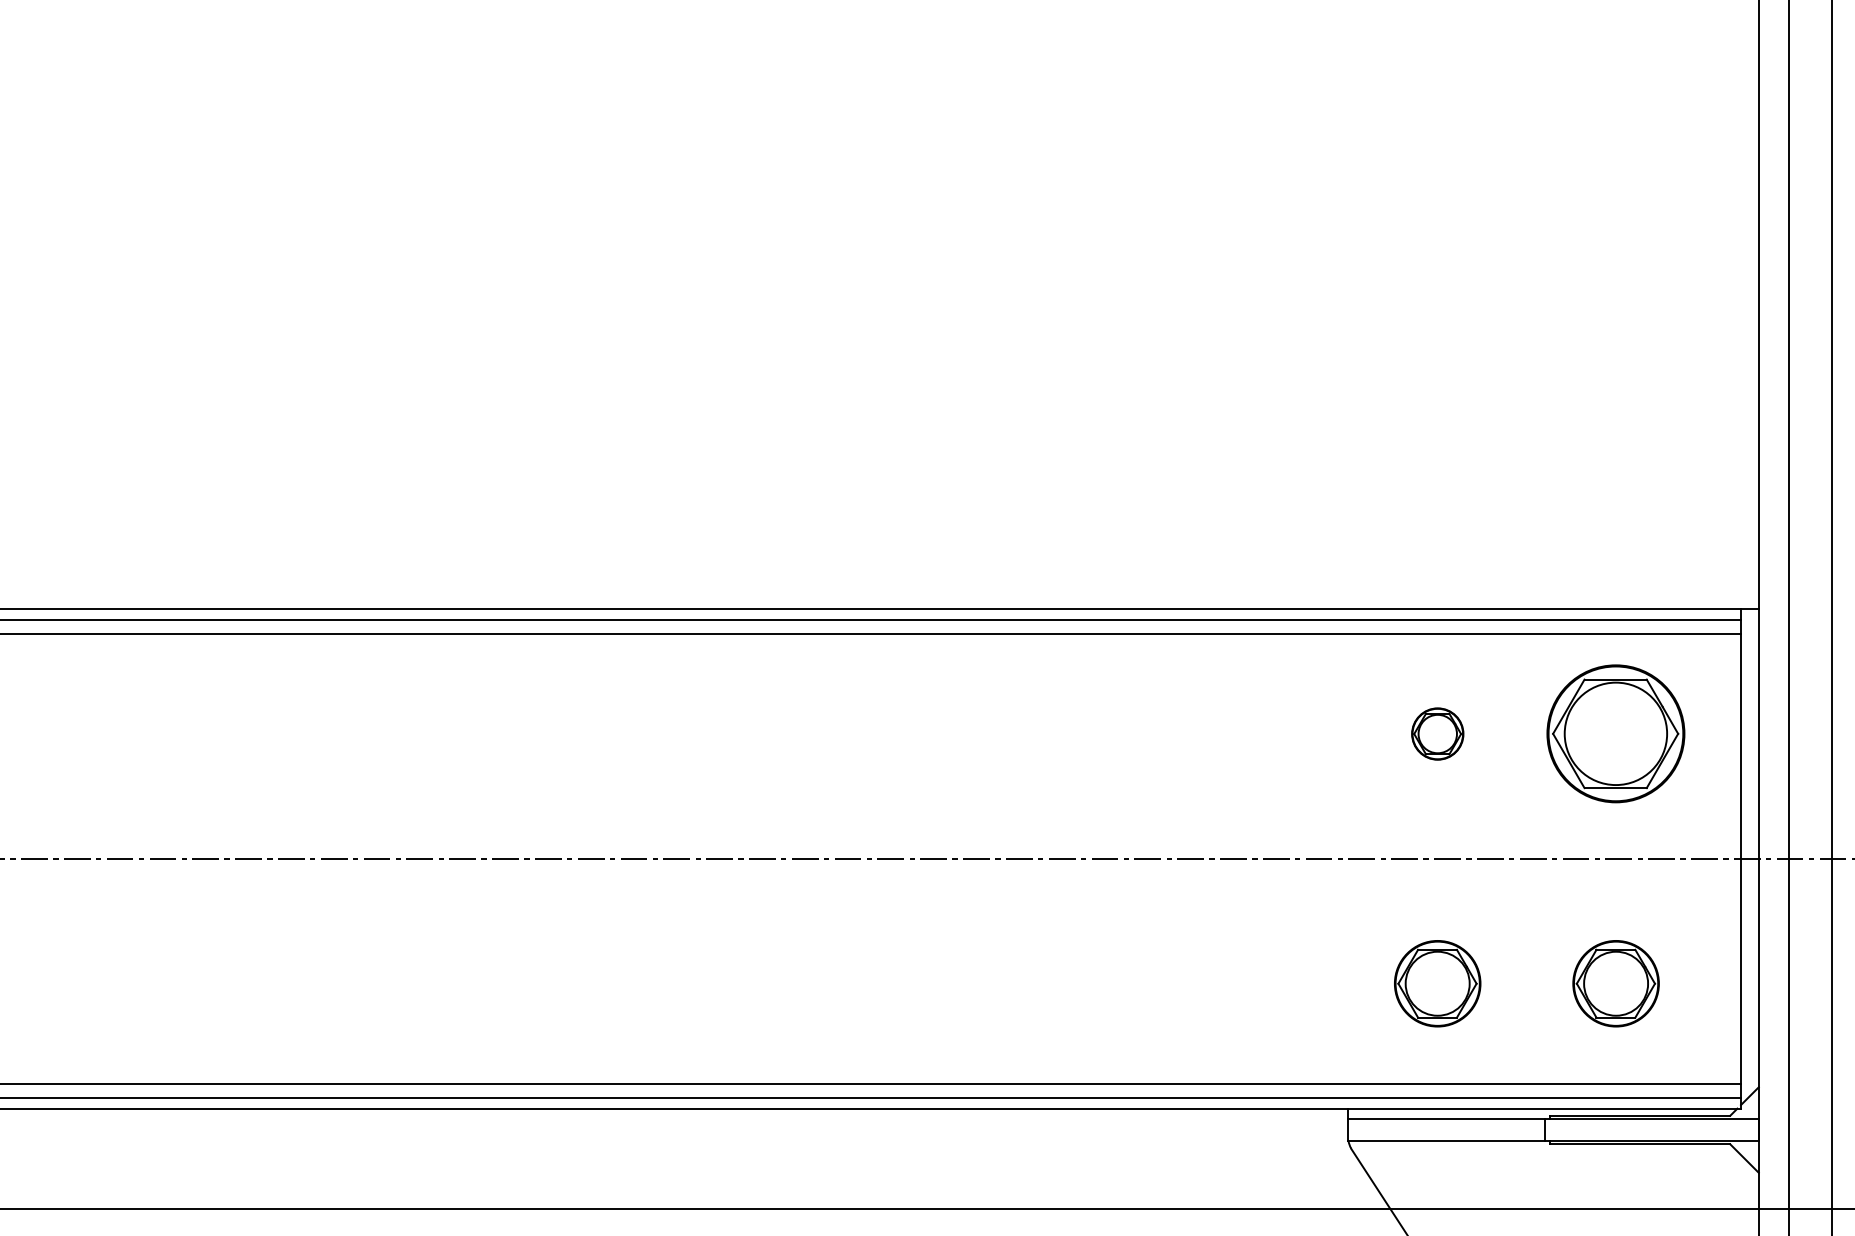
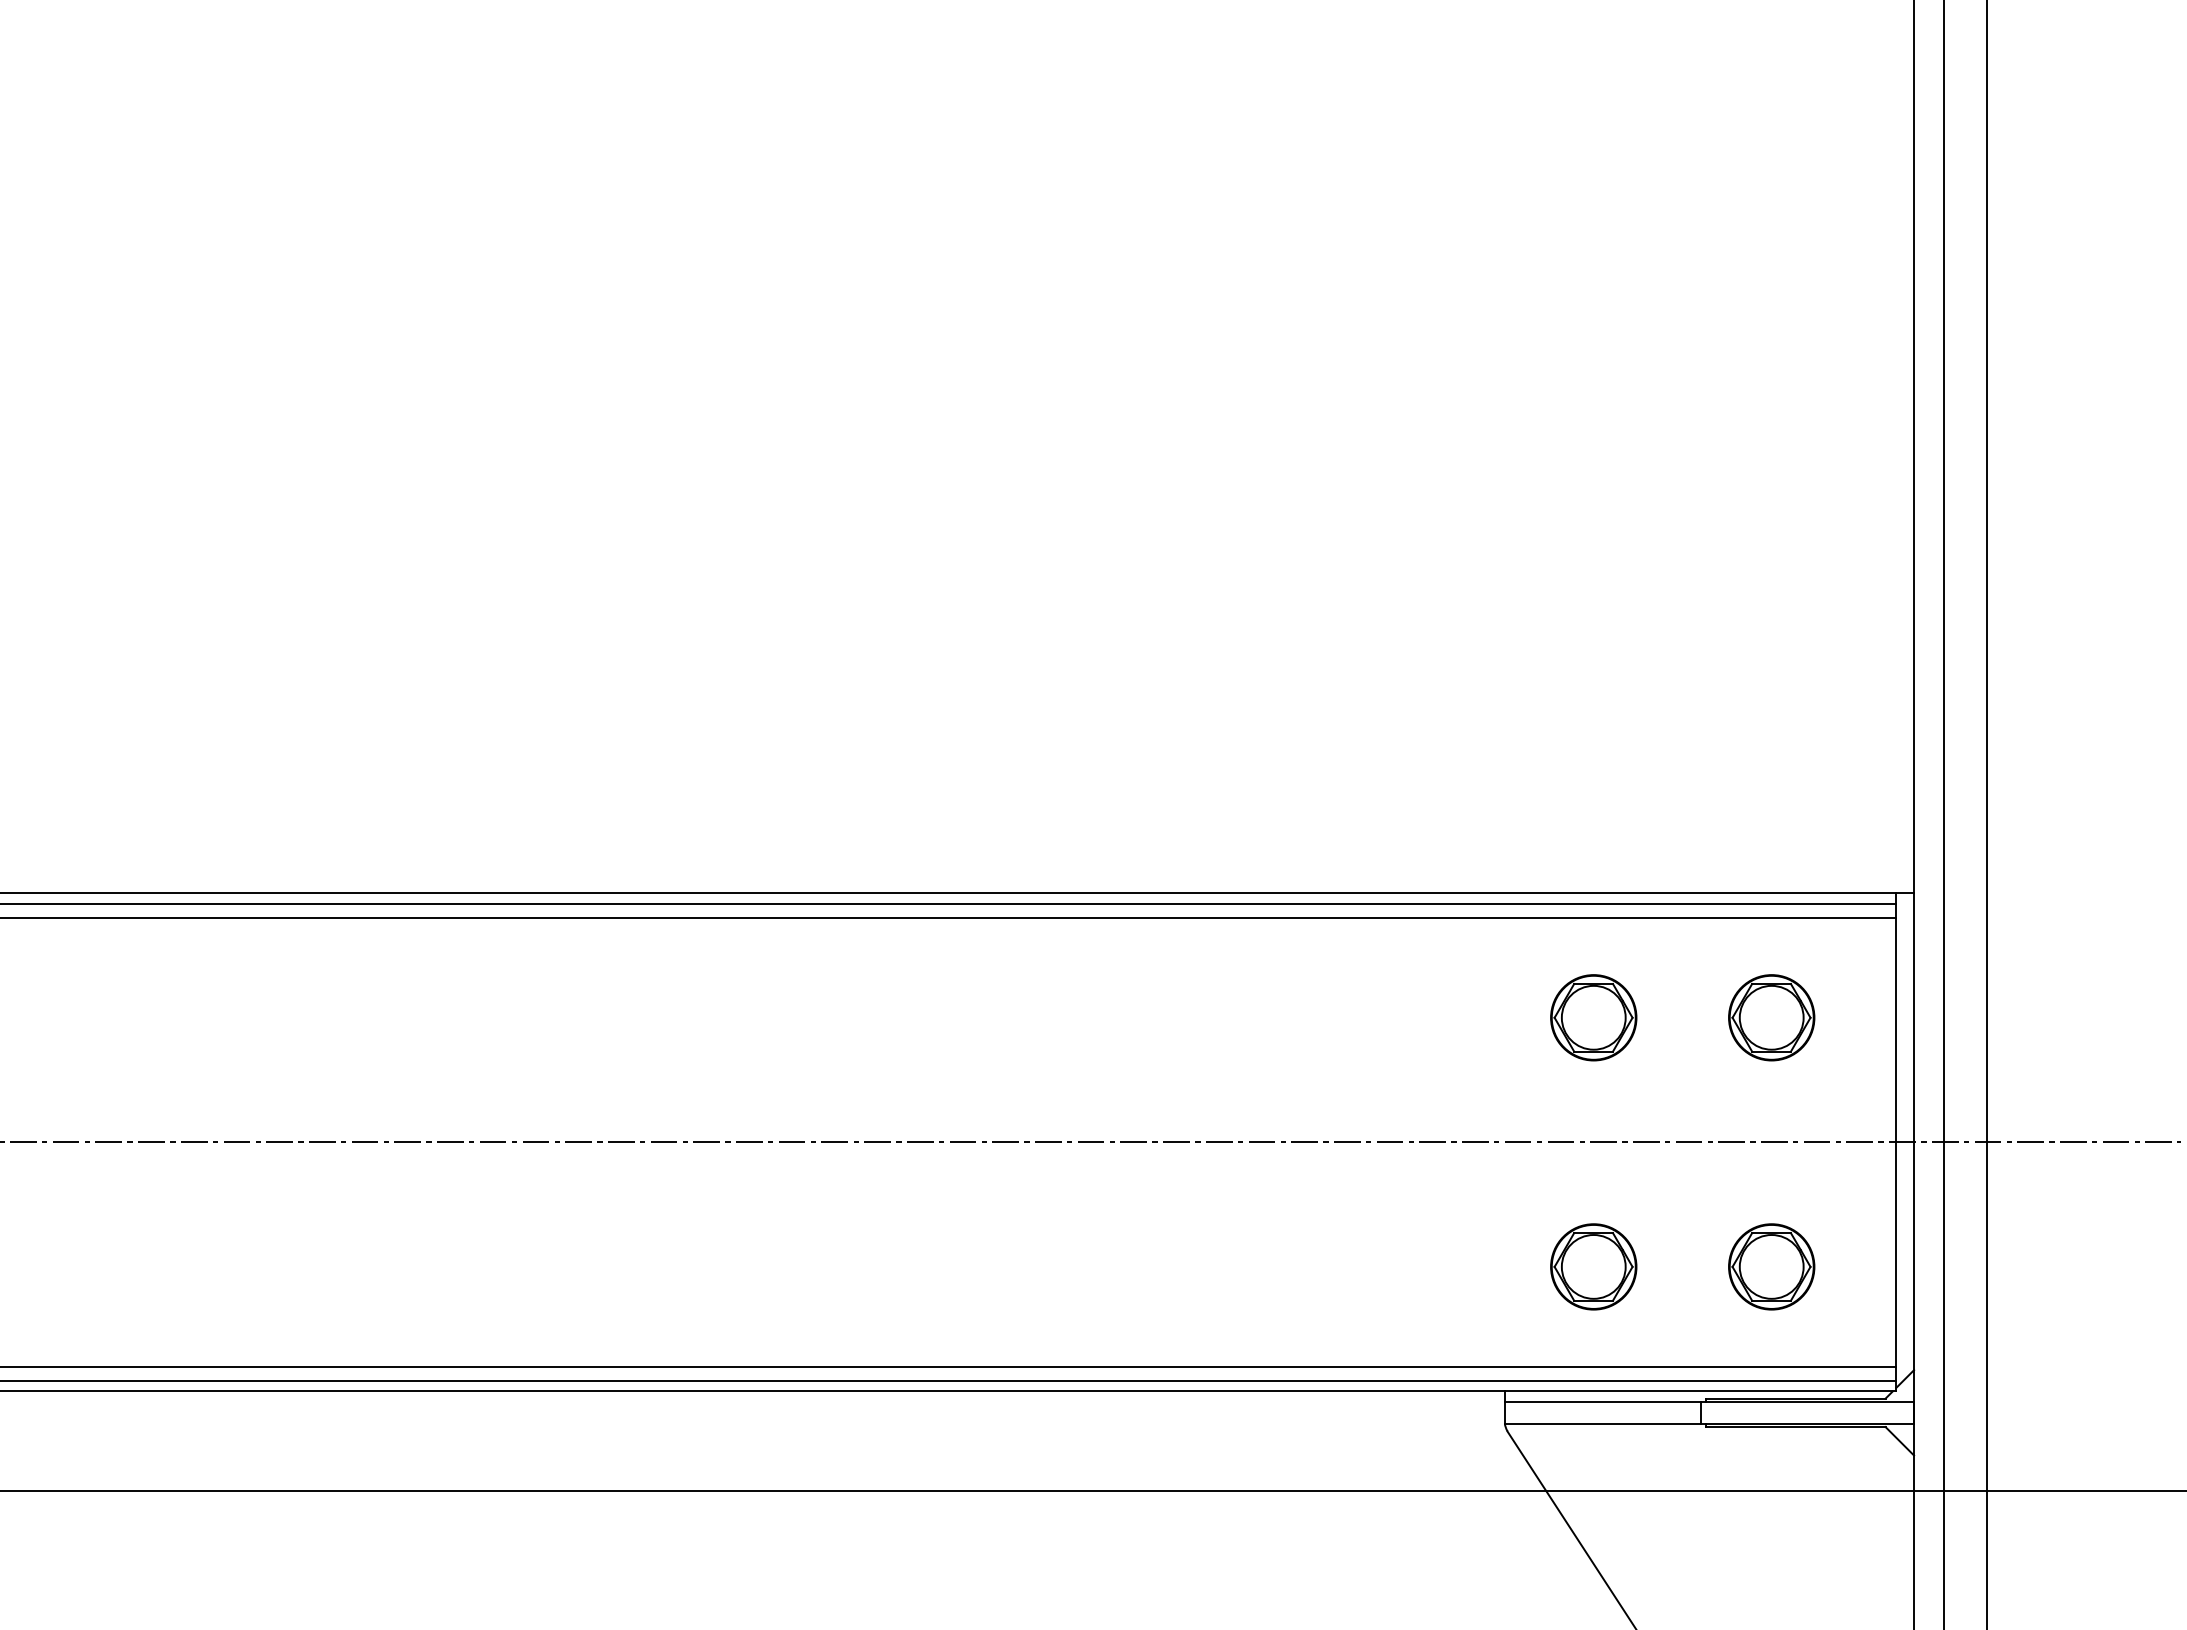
part: (1437, 733) -> (1593, 1017), size x1.67
part: (1615, 733) -> (1771, 1017), size x0.62

